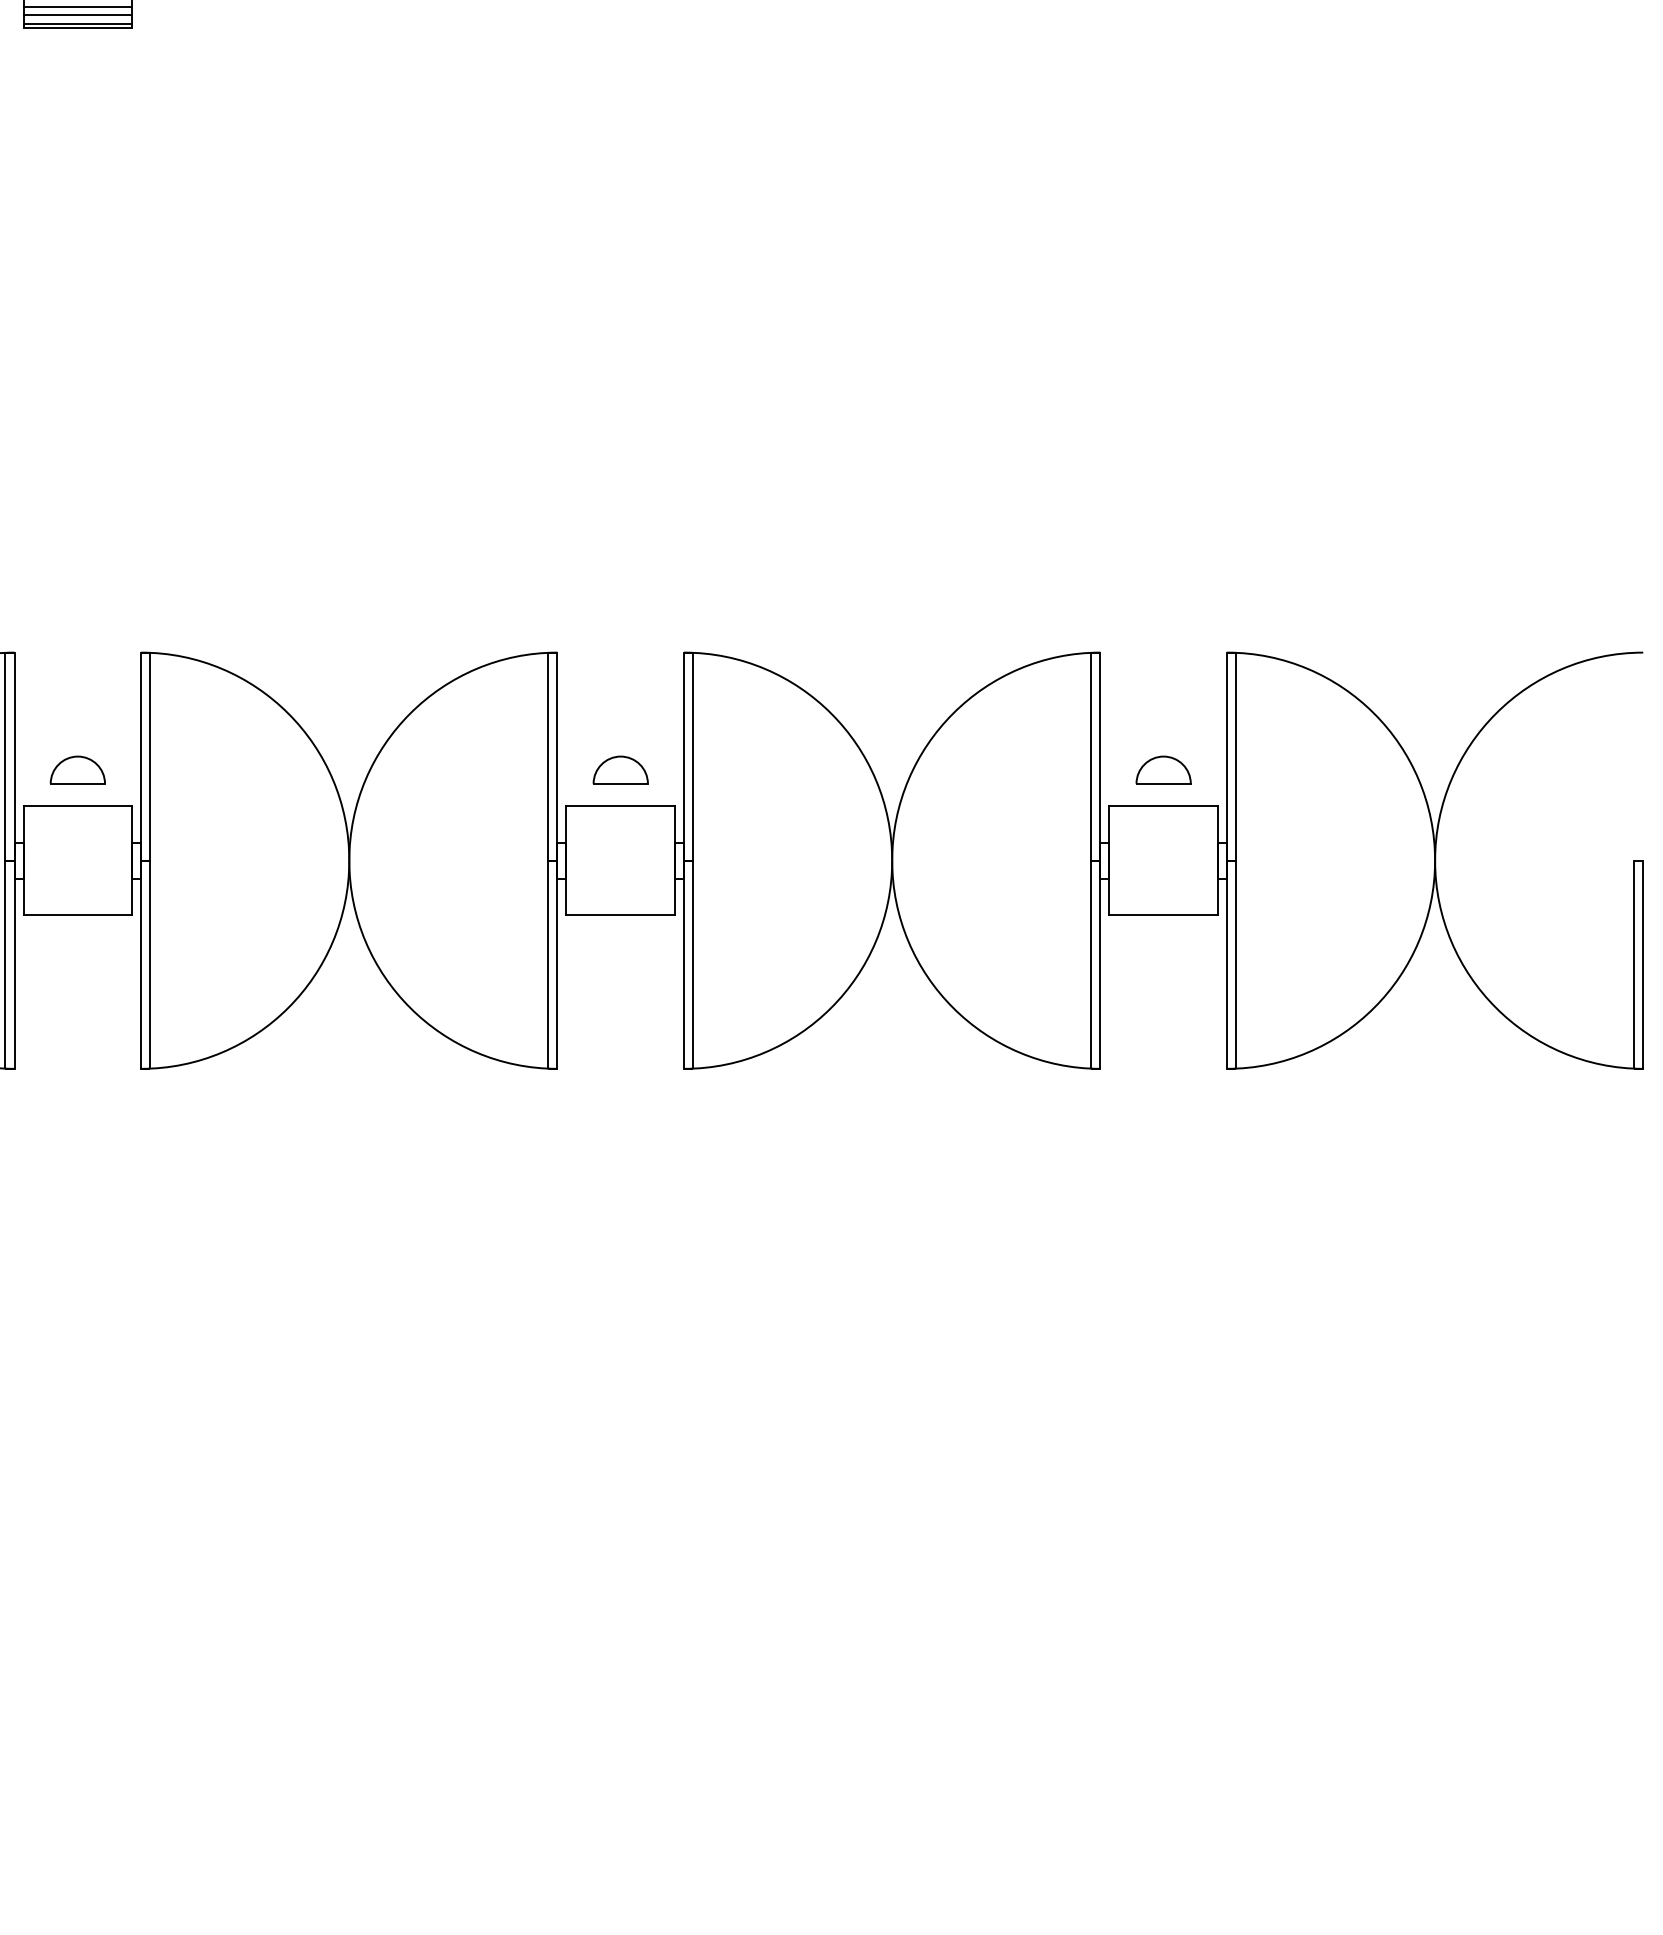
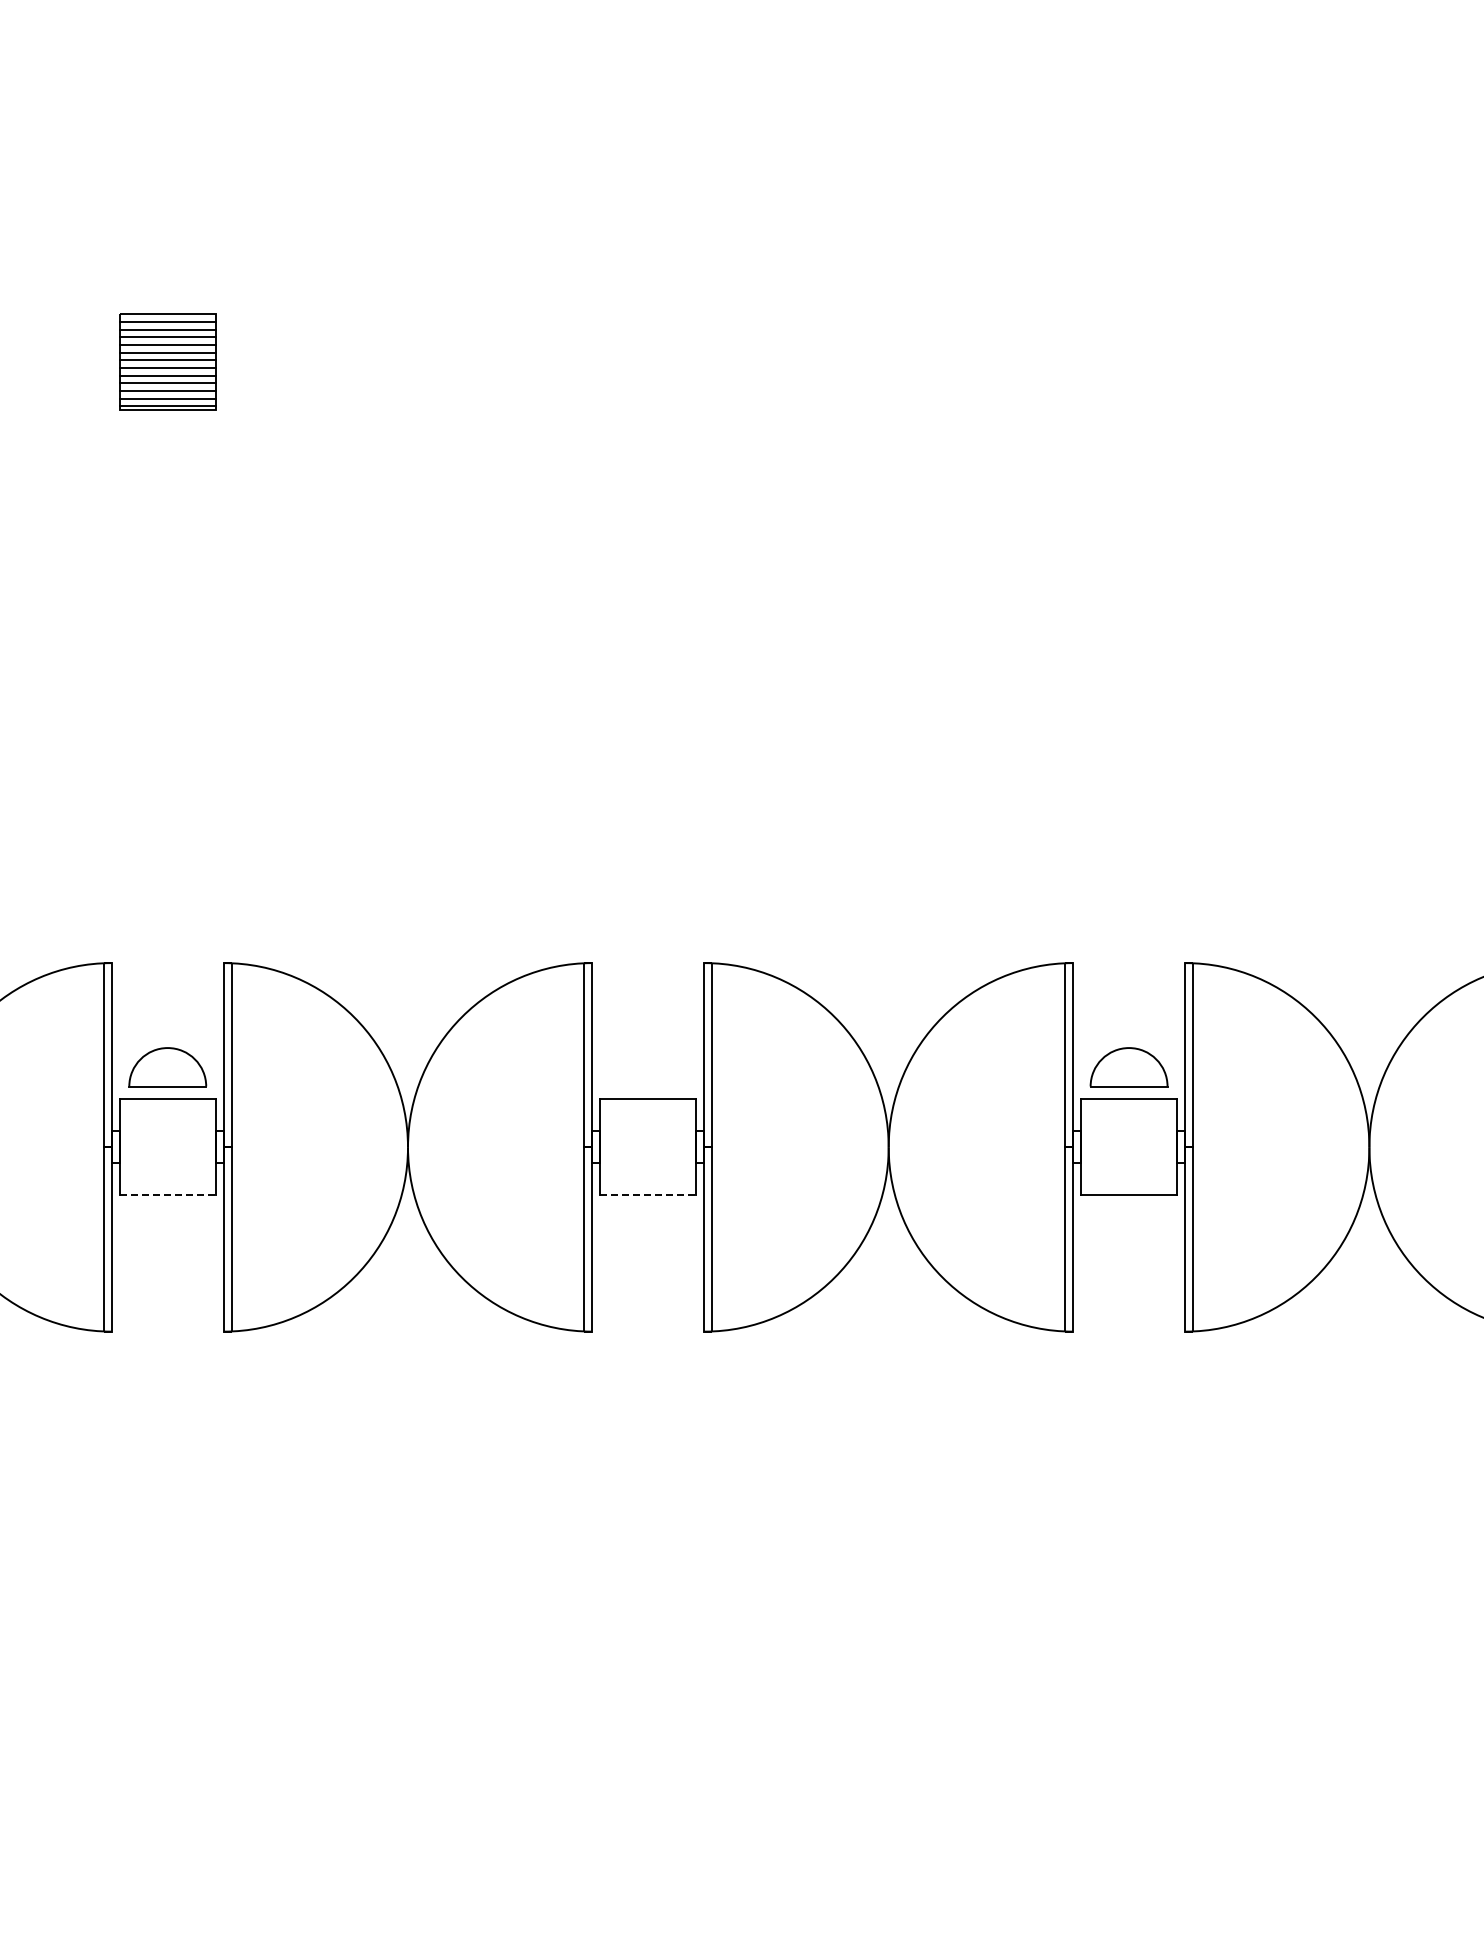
part: (77, 769) -> (167, 1066), size x1.6
part: (620, 769) -> (648, 1066), removed
part: (1163, 769) -> (1128, 1066), size x1.6
line: (78, 915) -> (168, 1195), solid -> dashed
line: (620, 915) -> (648, 1195), solid -> dashed

